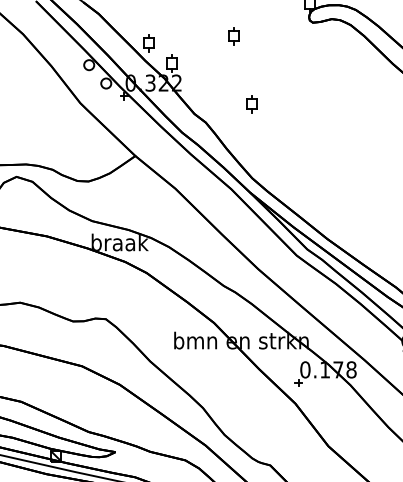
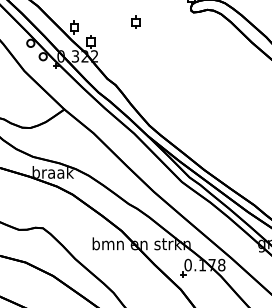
part: (251, 104) -> (148, 71), removed

